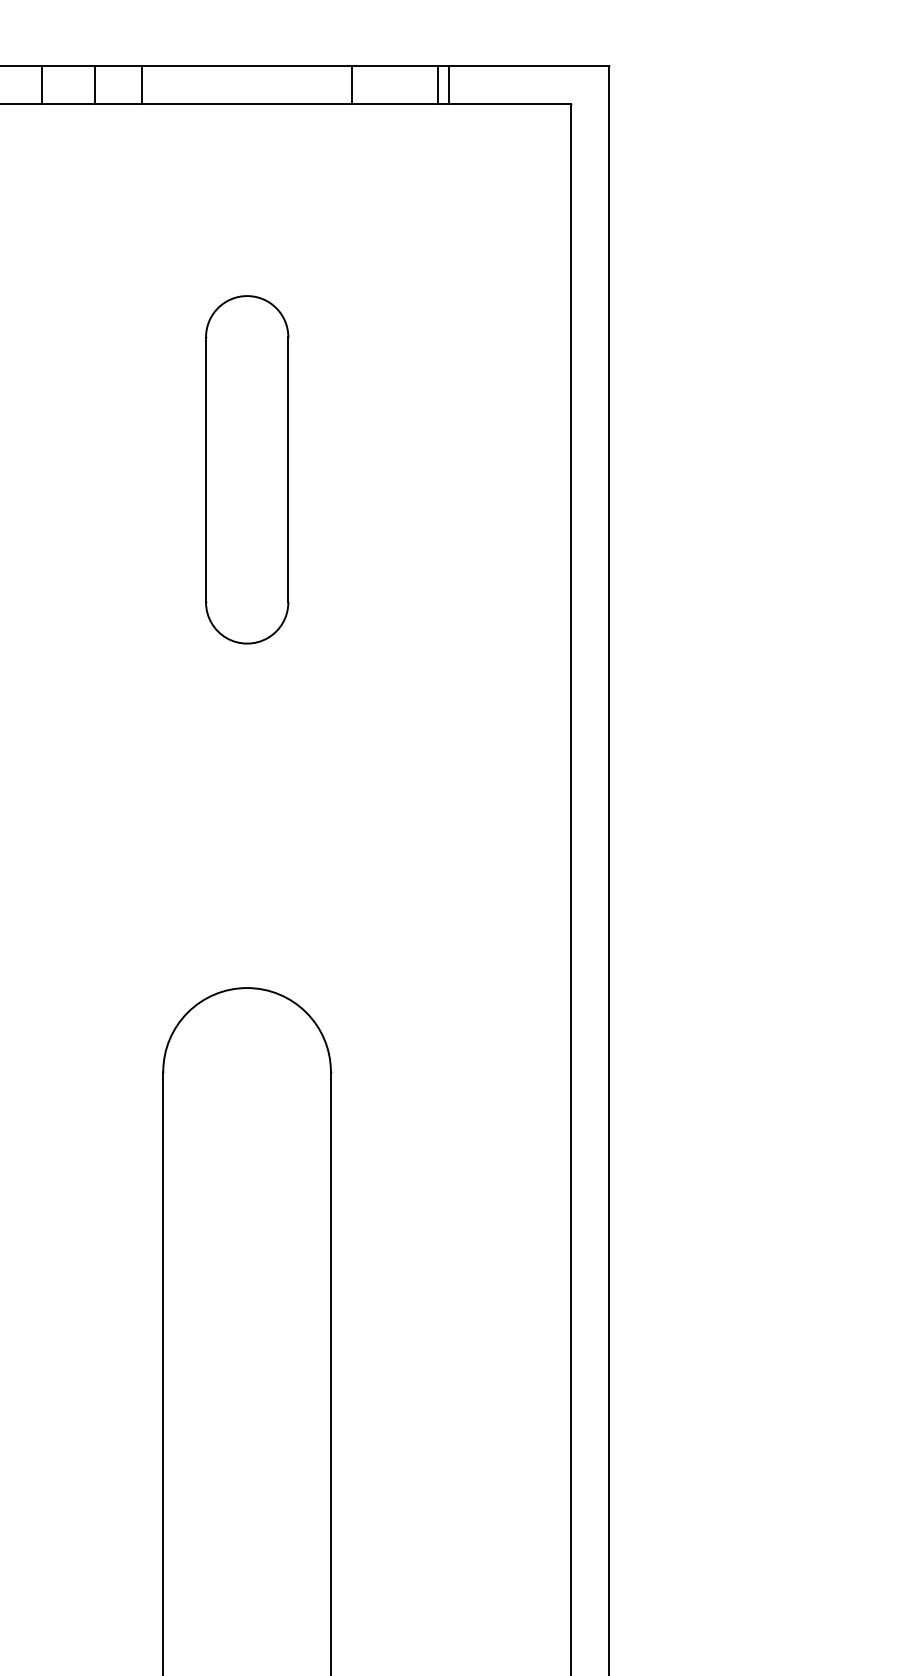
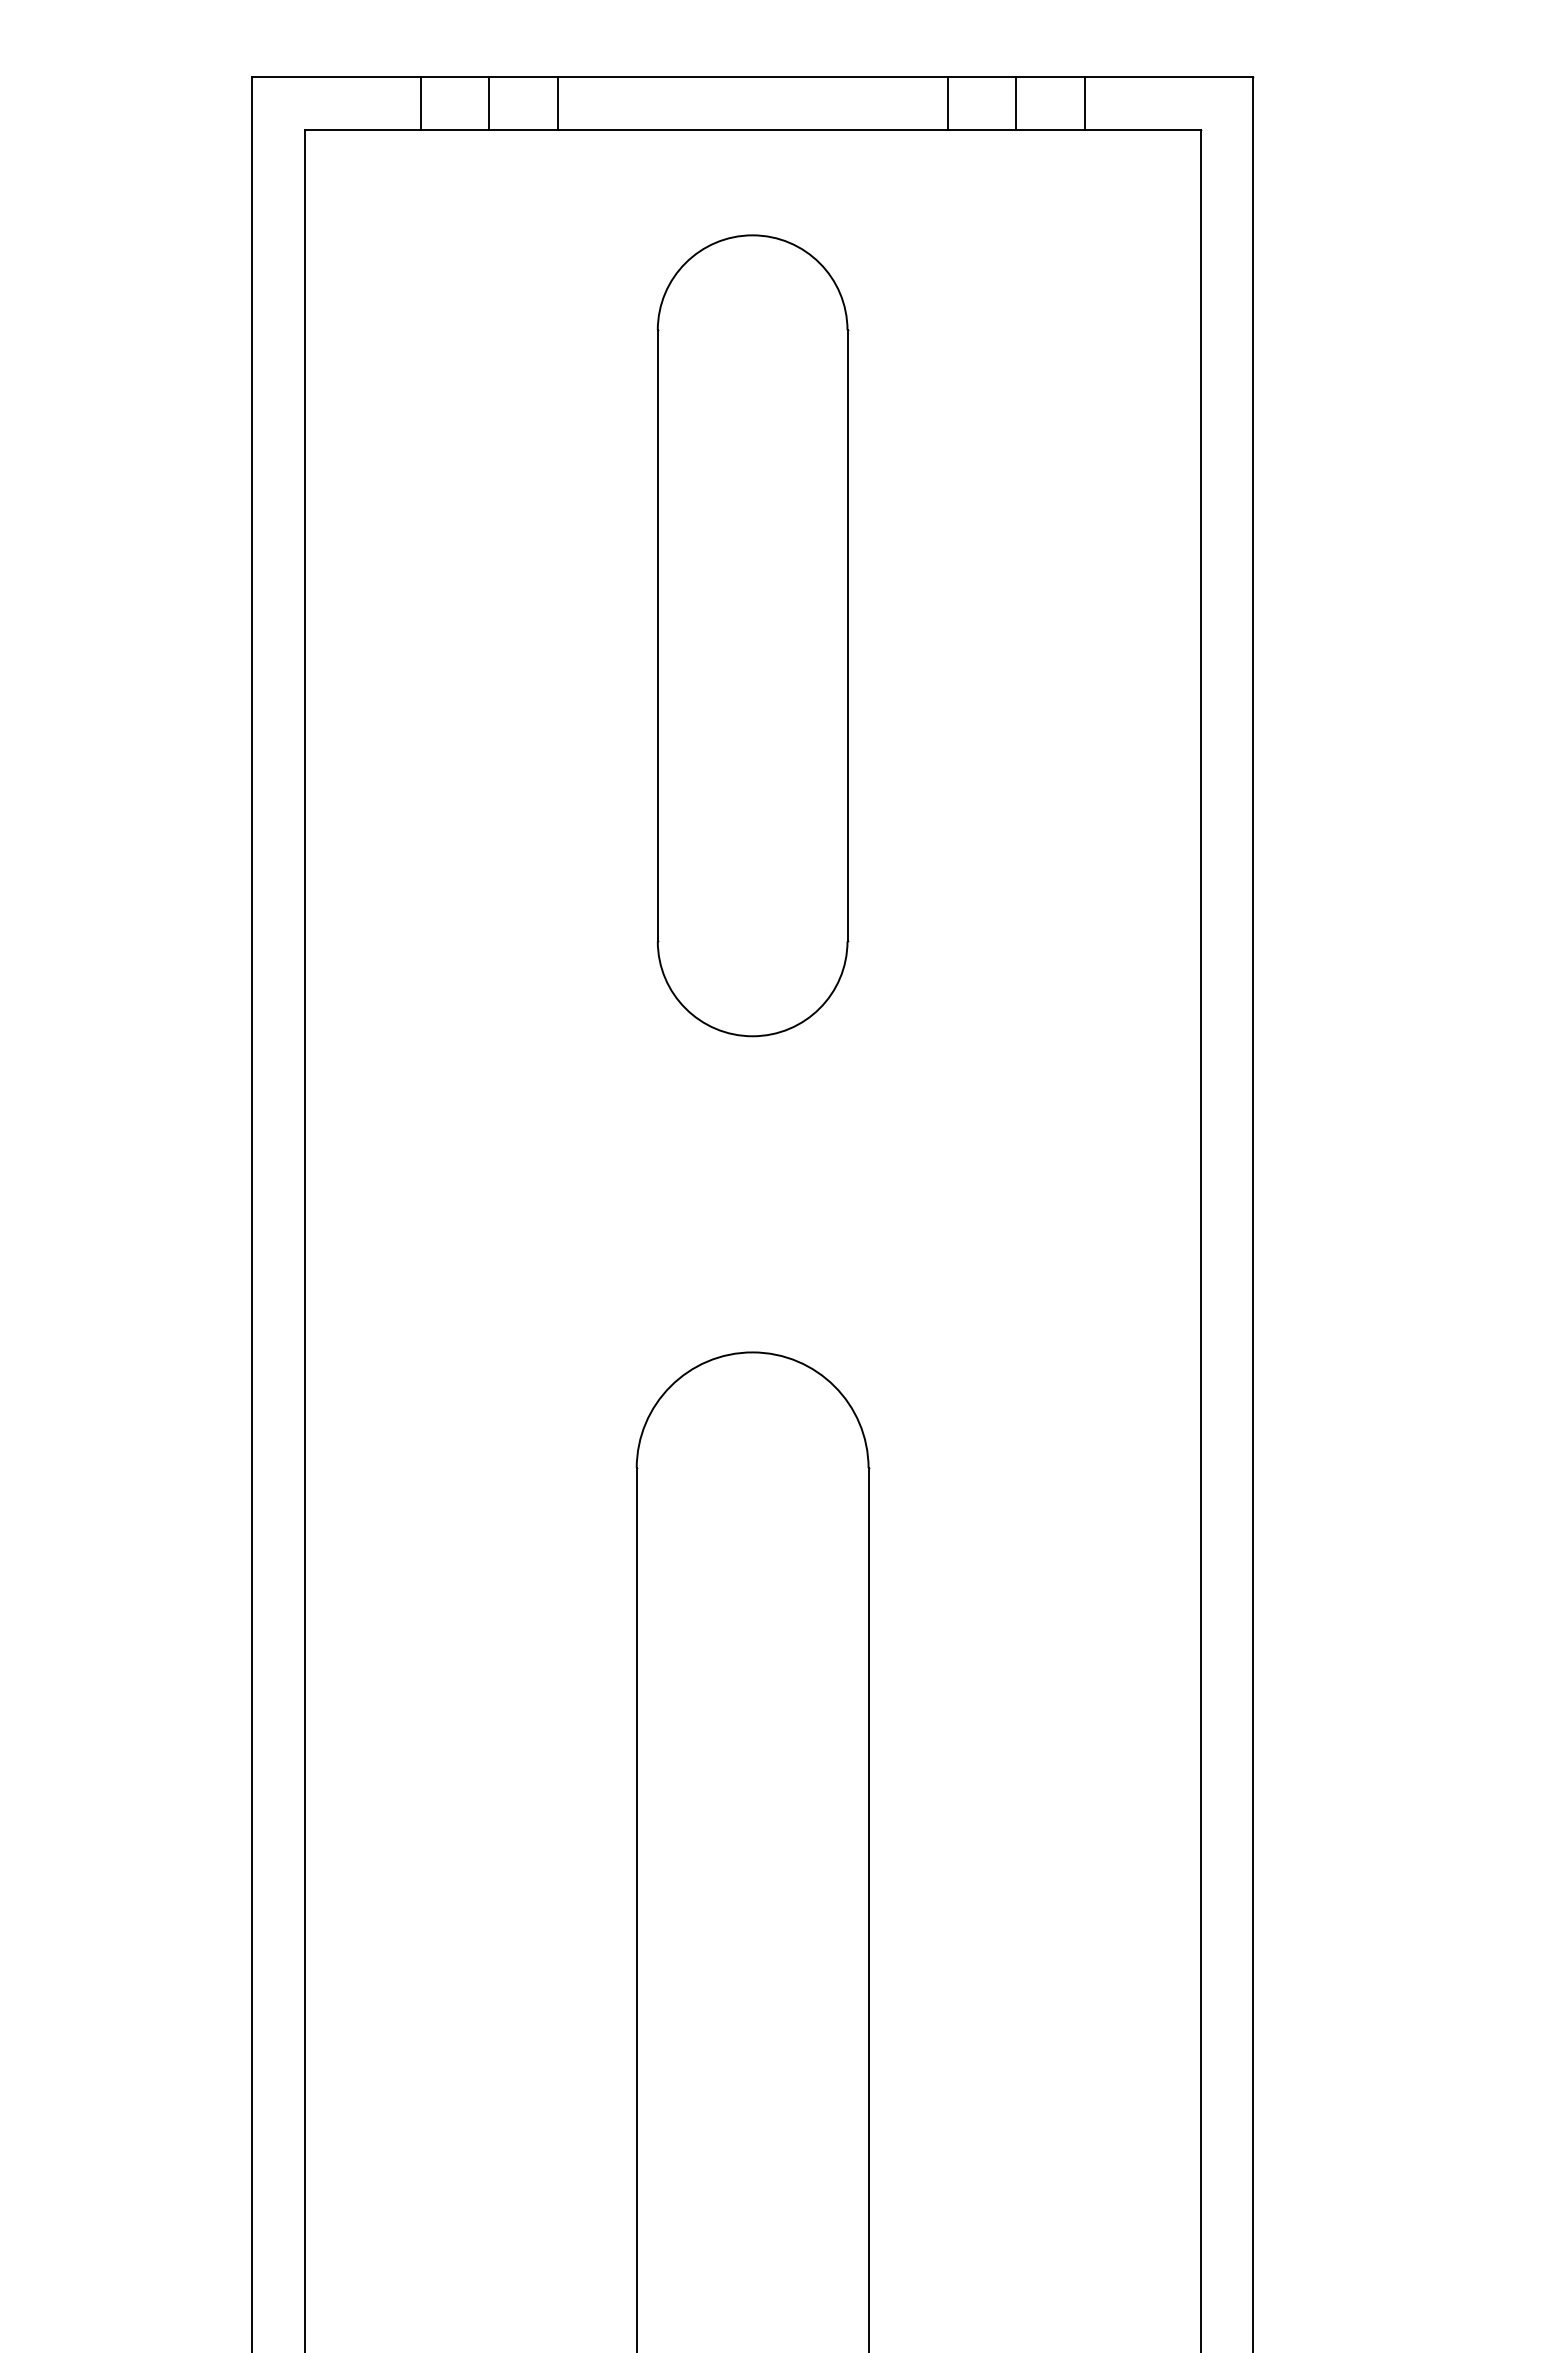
line: (41, 84) -> (420, 103), moved
line: (95, 84) -> (489, 103), moved
line: (141, 84) -> (557, 103), moved
line: (351, 84) -> (947, 103), moved
line: (448, 84) -> (1084, 103), moved
part: (246, 469) -> (752, 635), size x1.67

